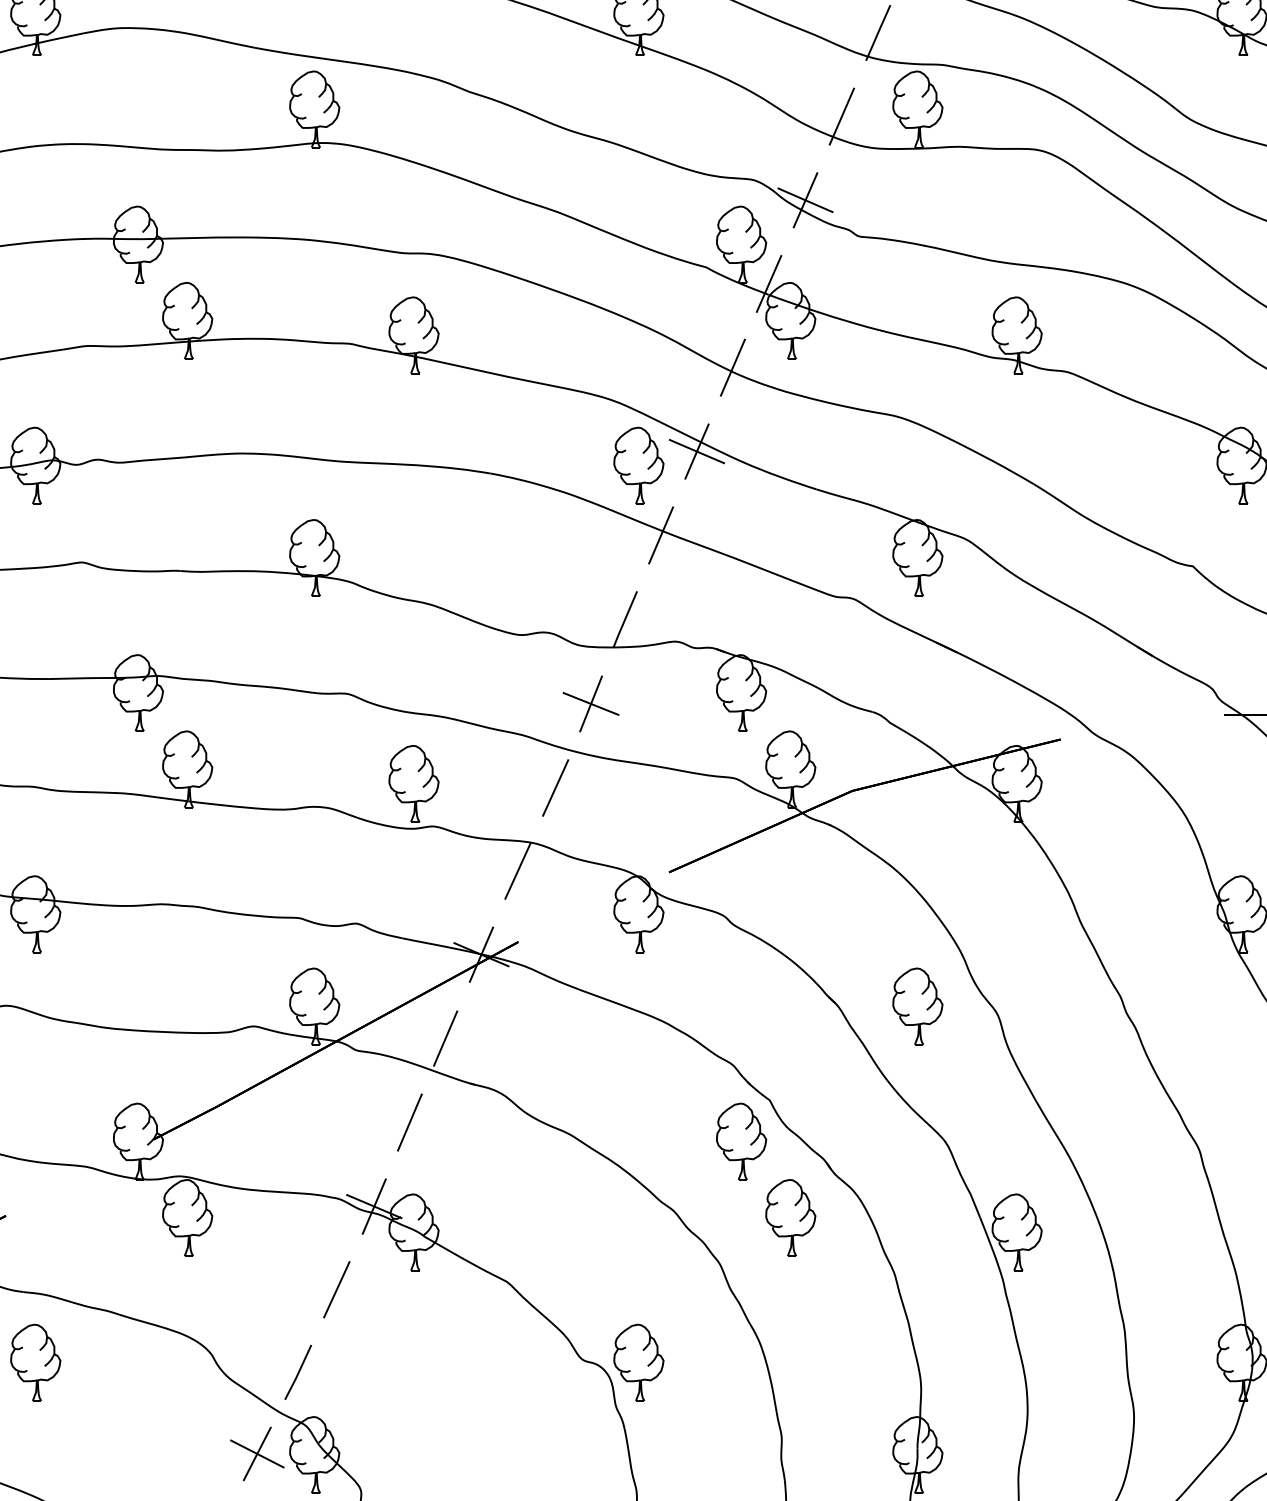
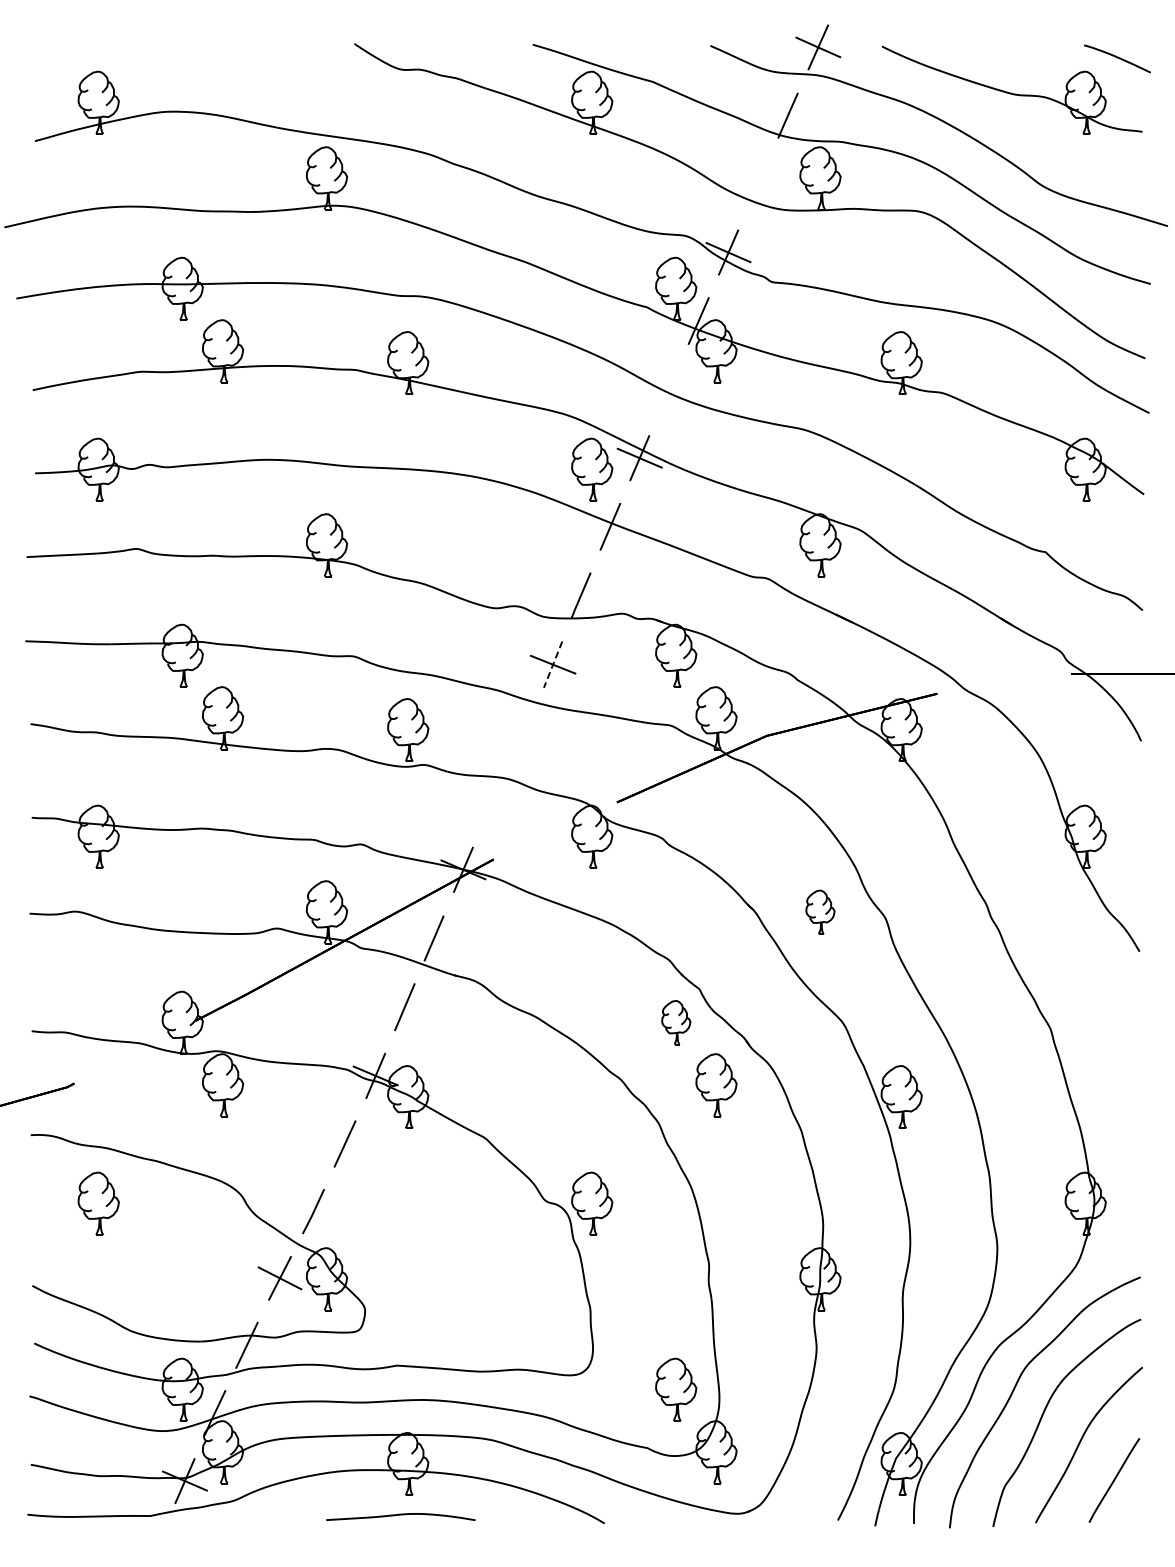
line: (842, 115) -> (758, 183), removed
line: (732, 367) -> (668, 389), removed
line: (591, 703) -> (553, 664), solid -> dashed
line: (554, 788) -> (523, 733), removed
line: (517, 871) -> (492, 801), removed
part: (917, 1006) -> (820, 912), size x0.7
part: (741, 1141) -> (676, 1022), size x0.7

